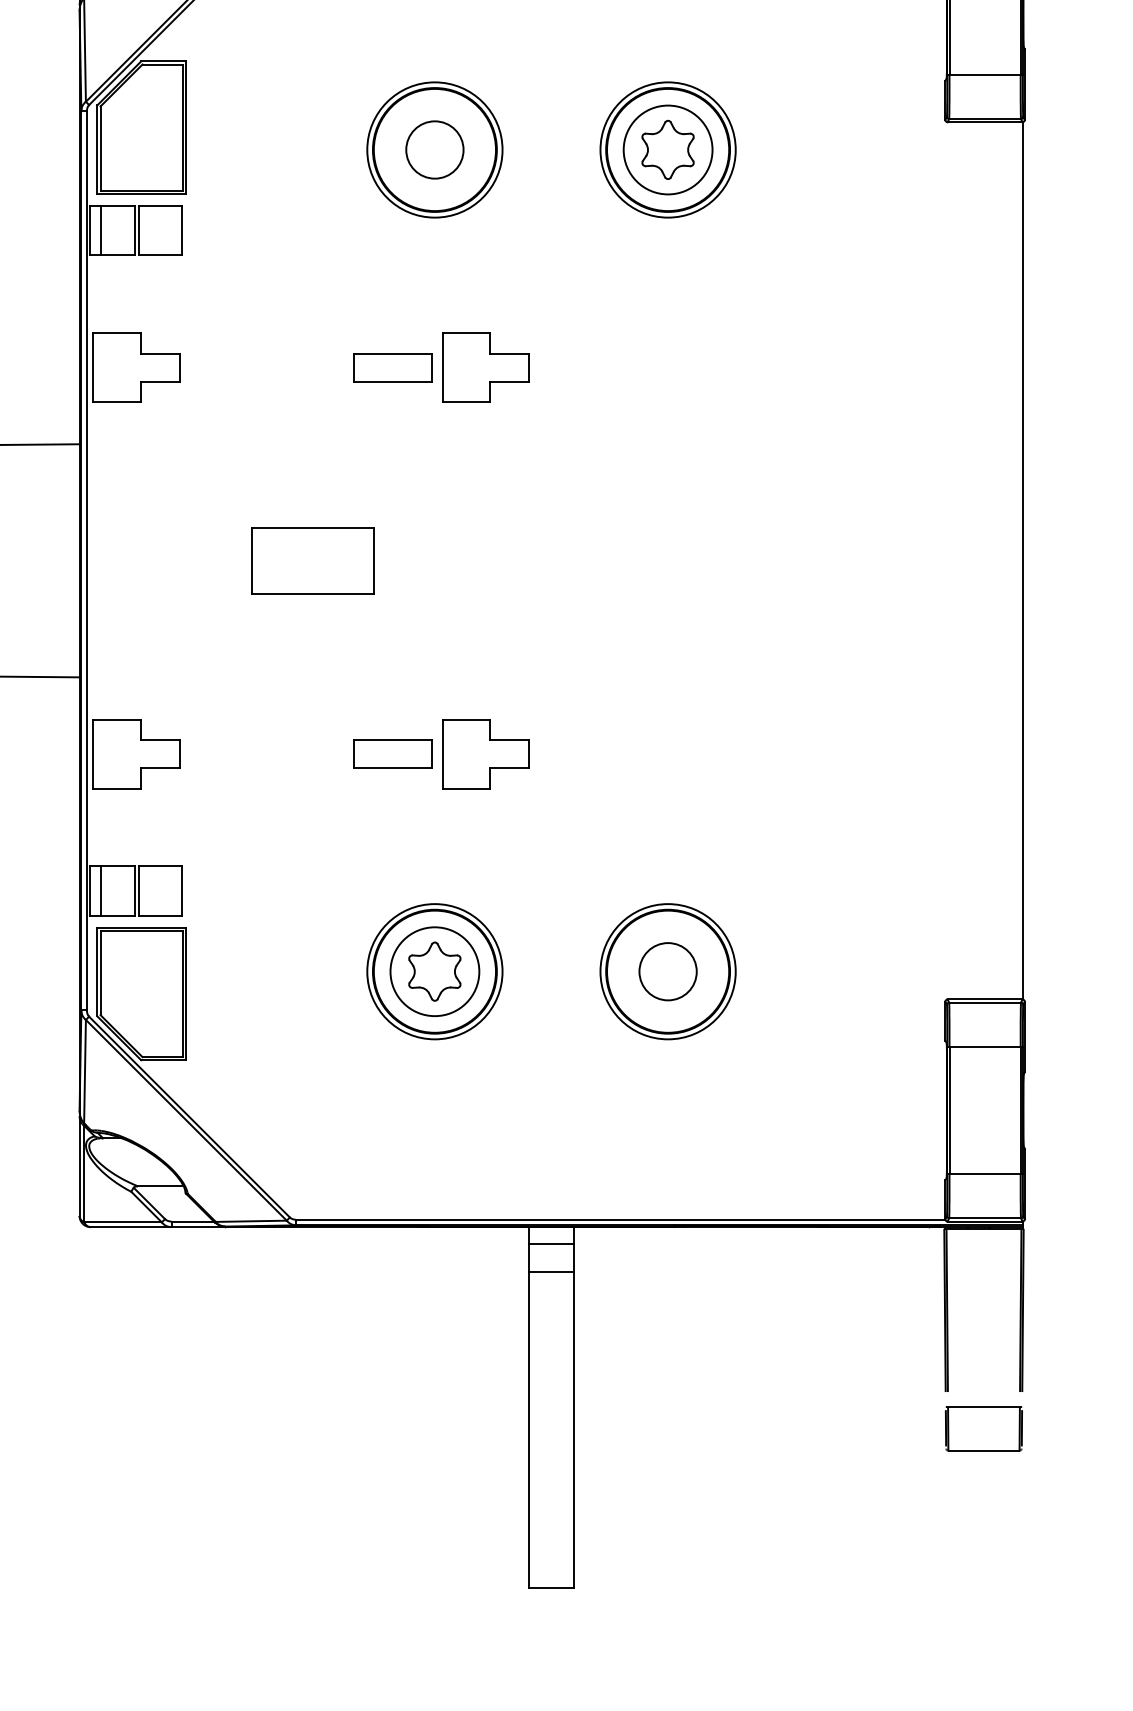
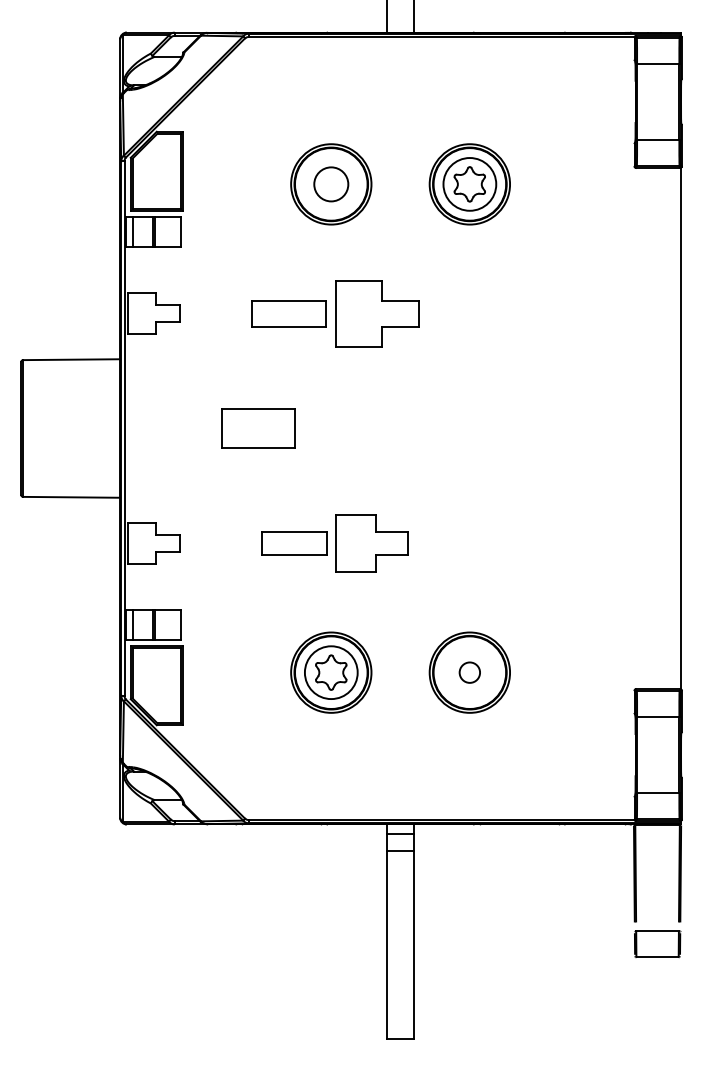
part: (440, 367) -> (334, 313), size x1.6
part: (440, 754) -> (334, 543), size x1.4
circle: (667, 971) -> (469, 672), size x0.6

